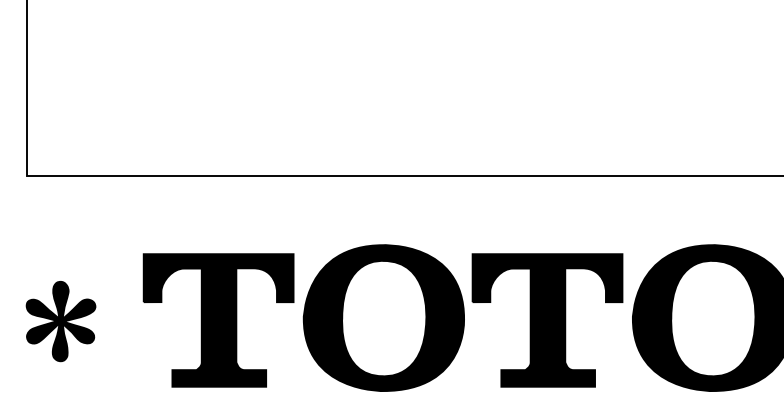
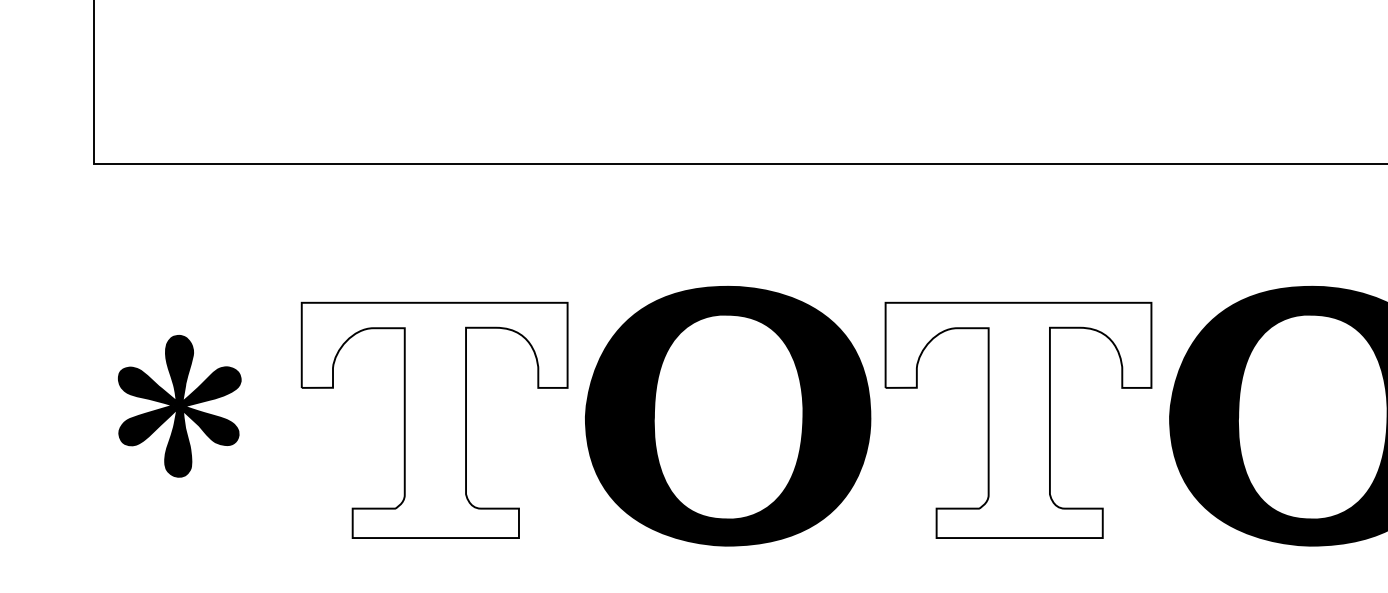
fill: (218, 320) -> (434, 420), removed
fill: (547, 320) -> (1018, 420), removed
part: (60, 321) -> (178, 406), moved

